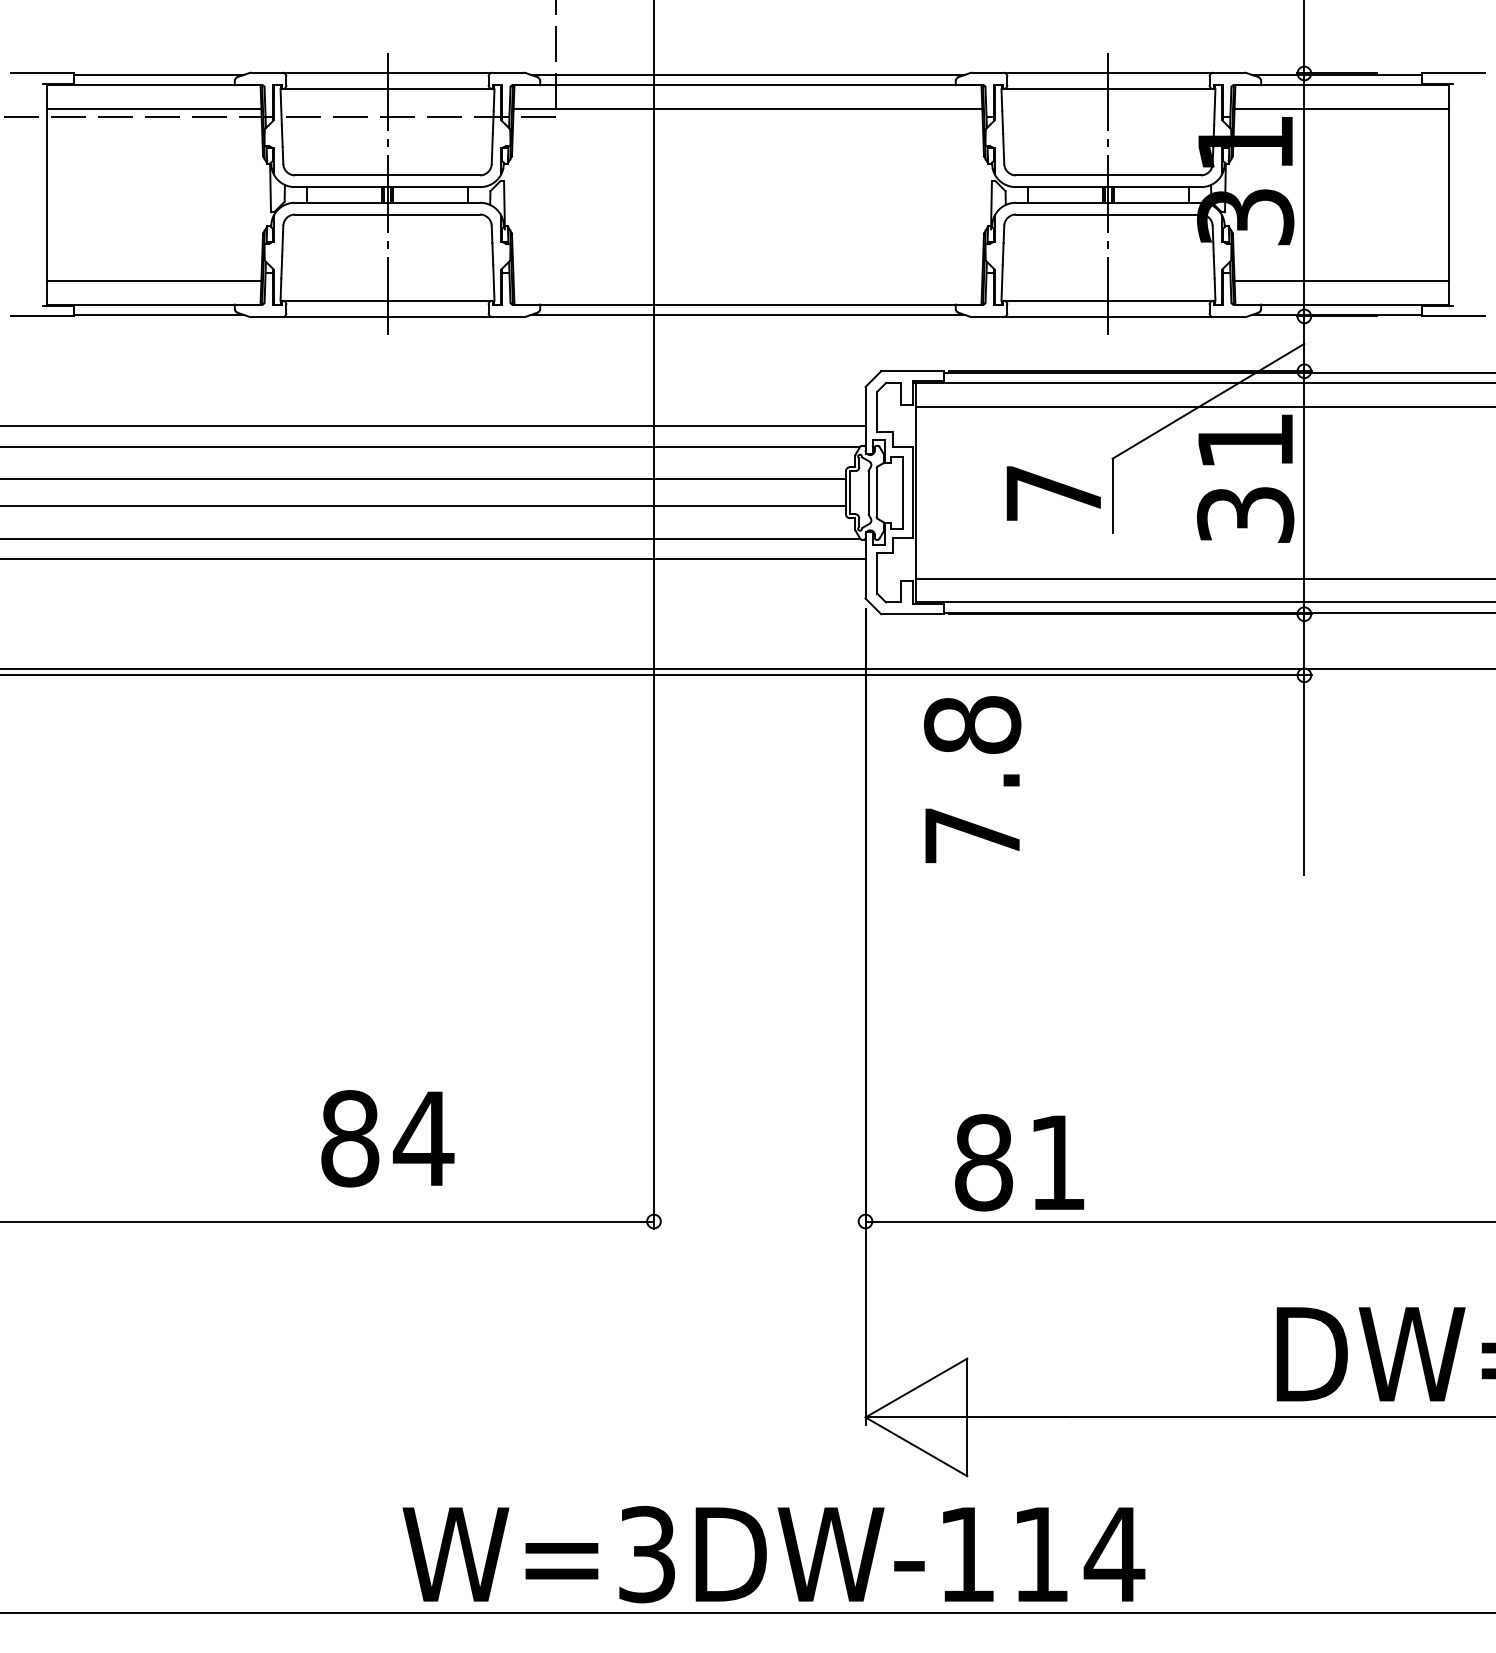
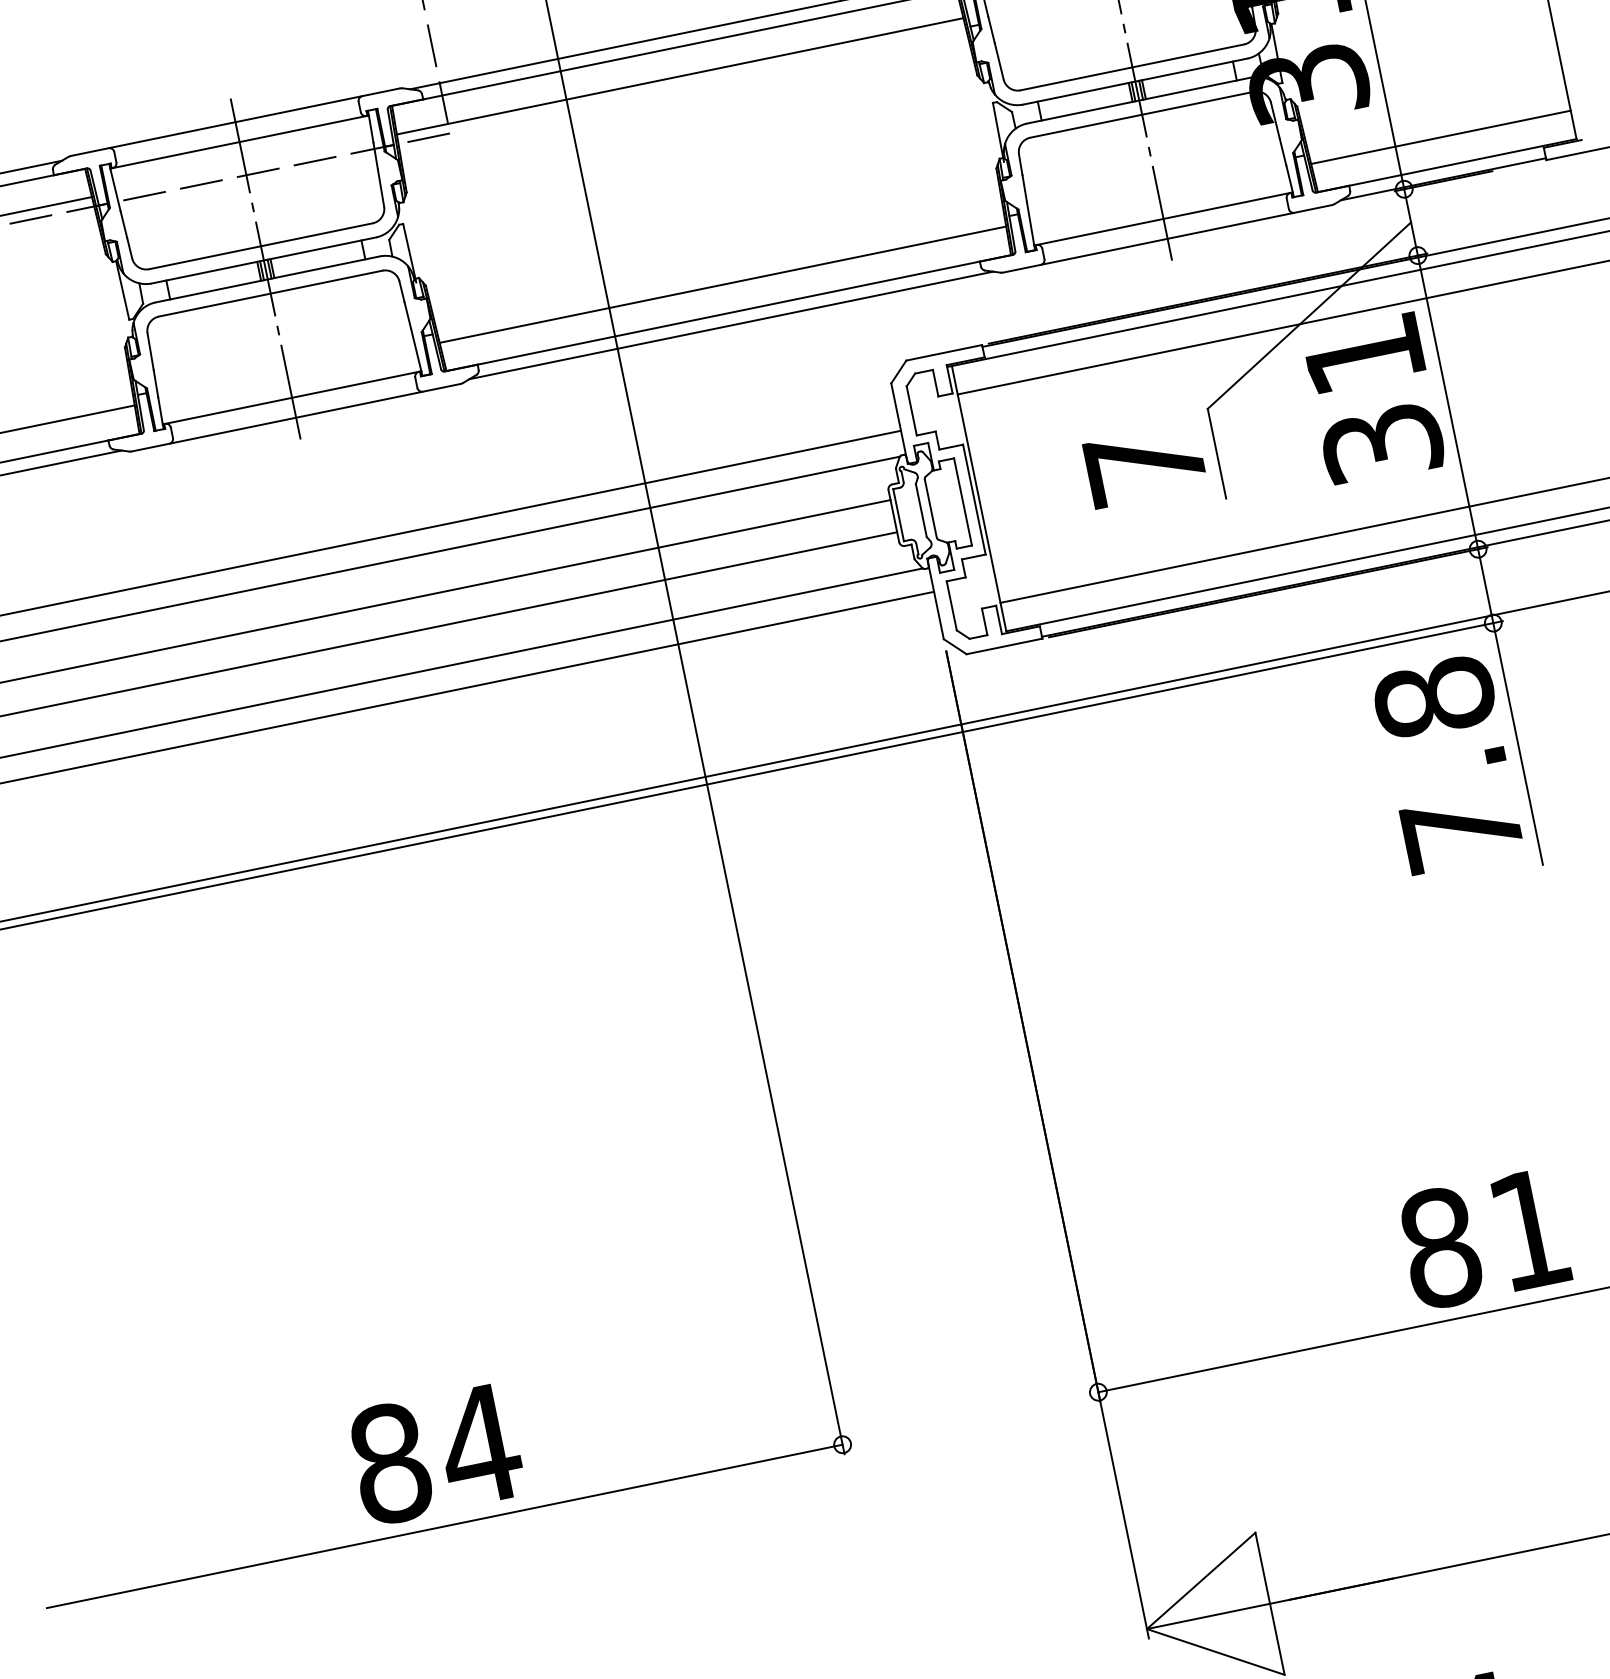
line: (747, 281) -> (722, 285), added
text: (972, 779) -> (1447, 763), moved
text: (387, 1138) -> (435, 1453), moved
text: (1019, 1162) -> (1483, 1238), moved

